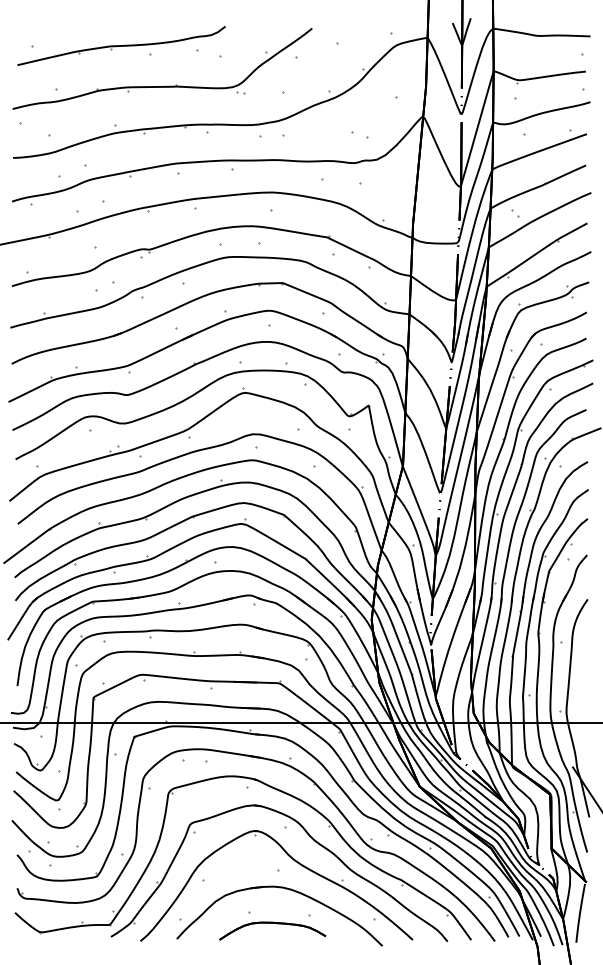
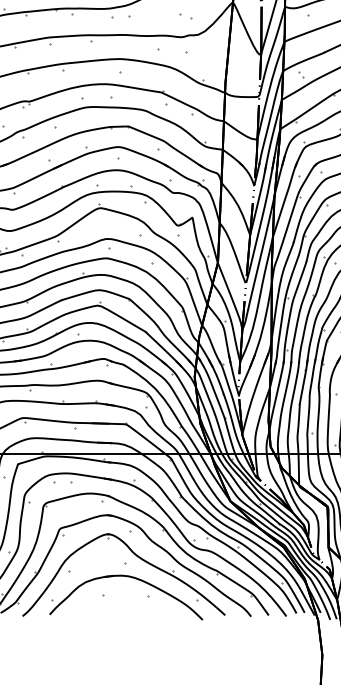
part: (272, 923) -> (120, 603), removed

